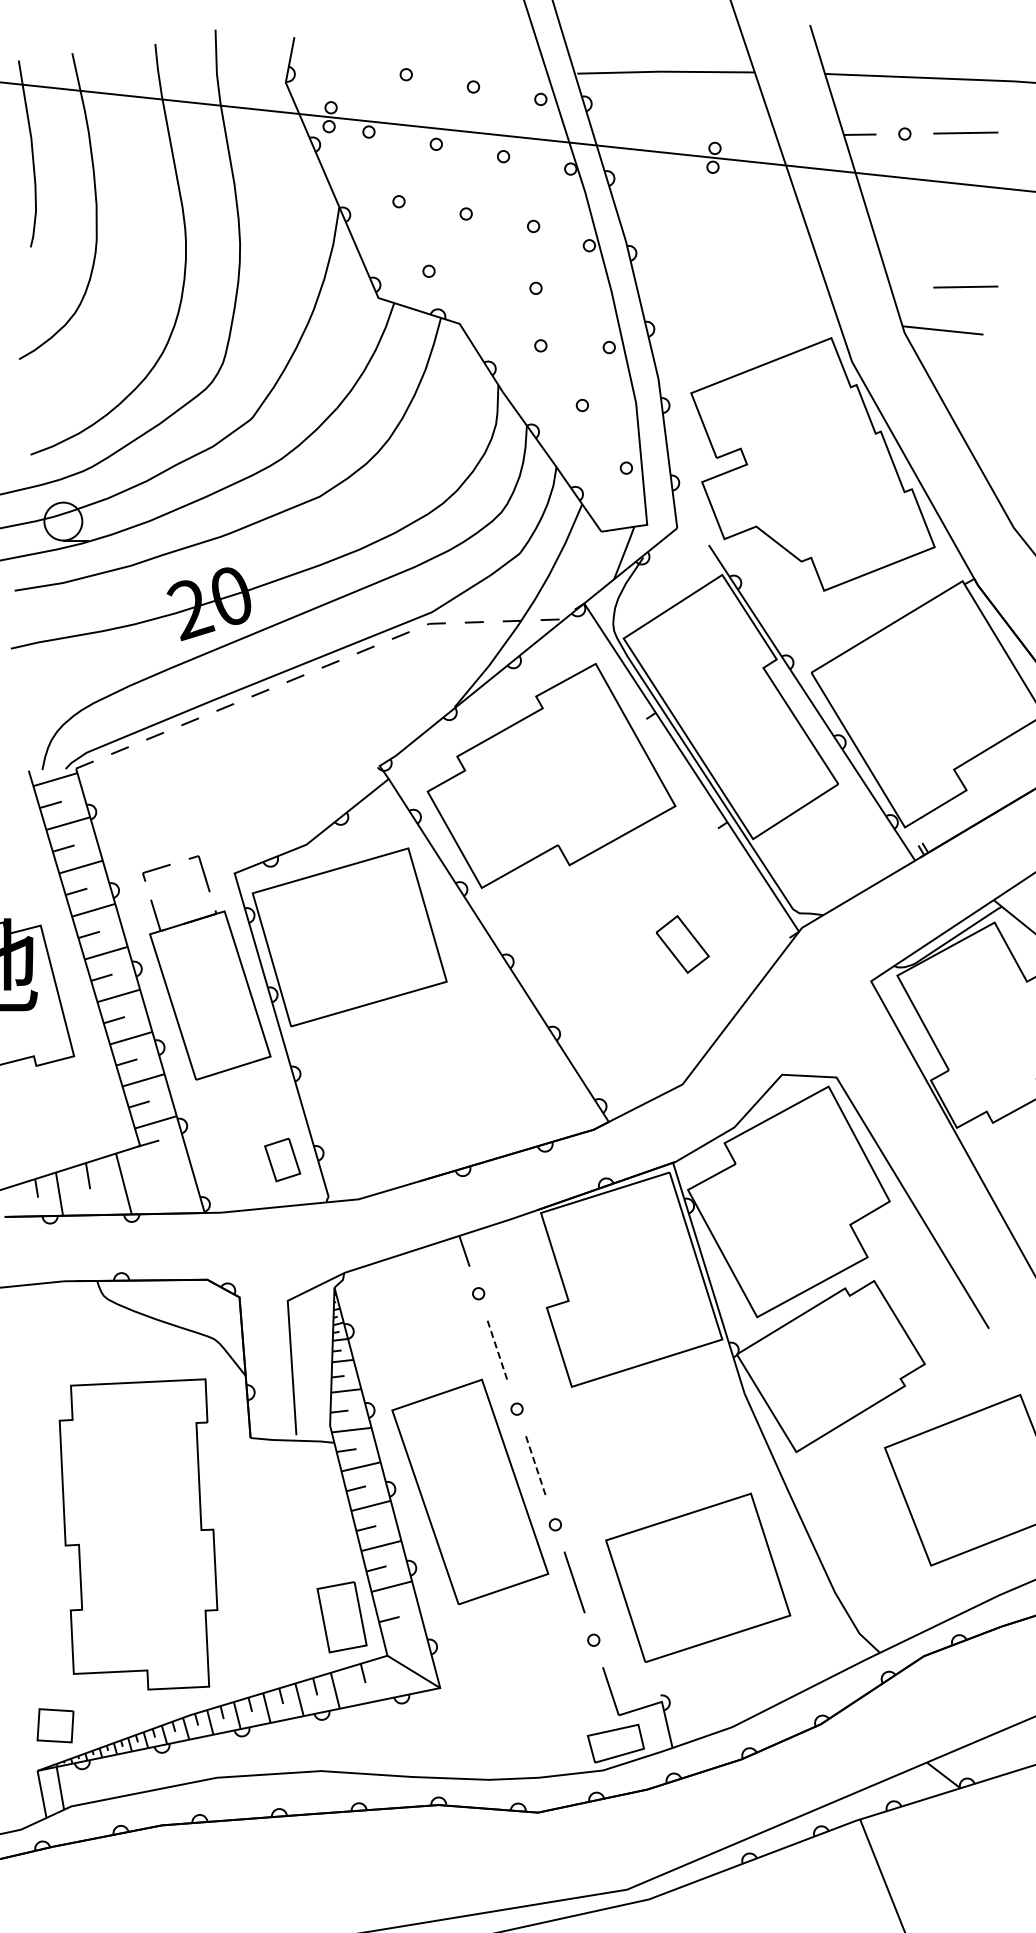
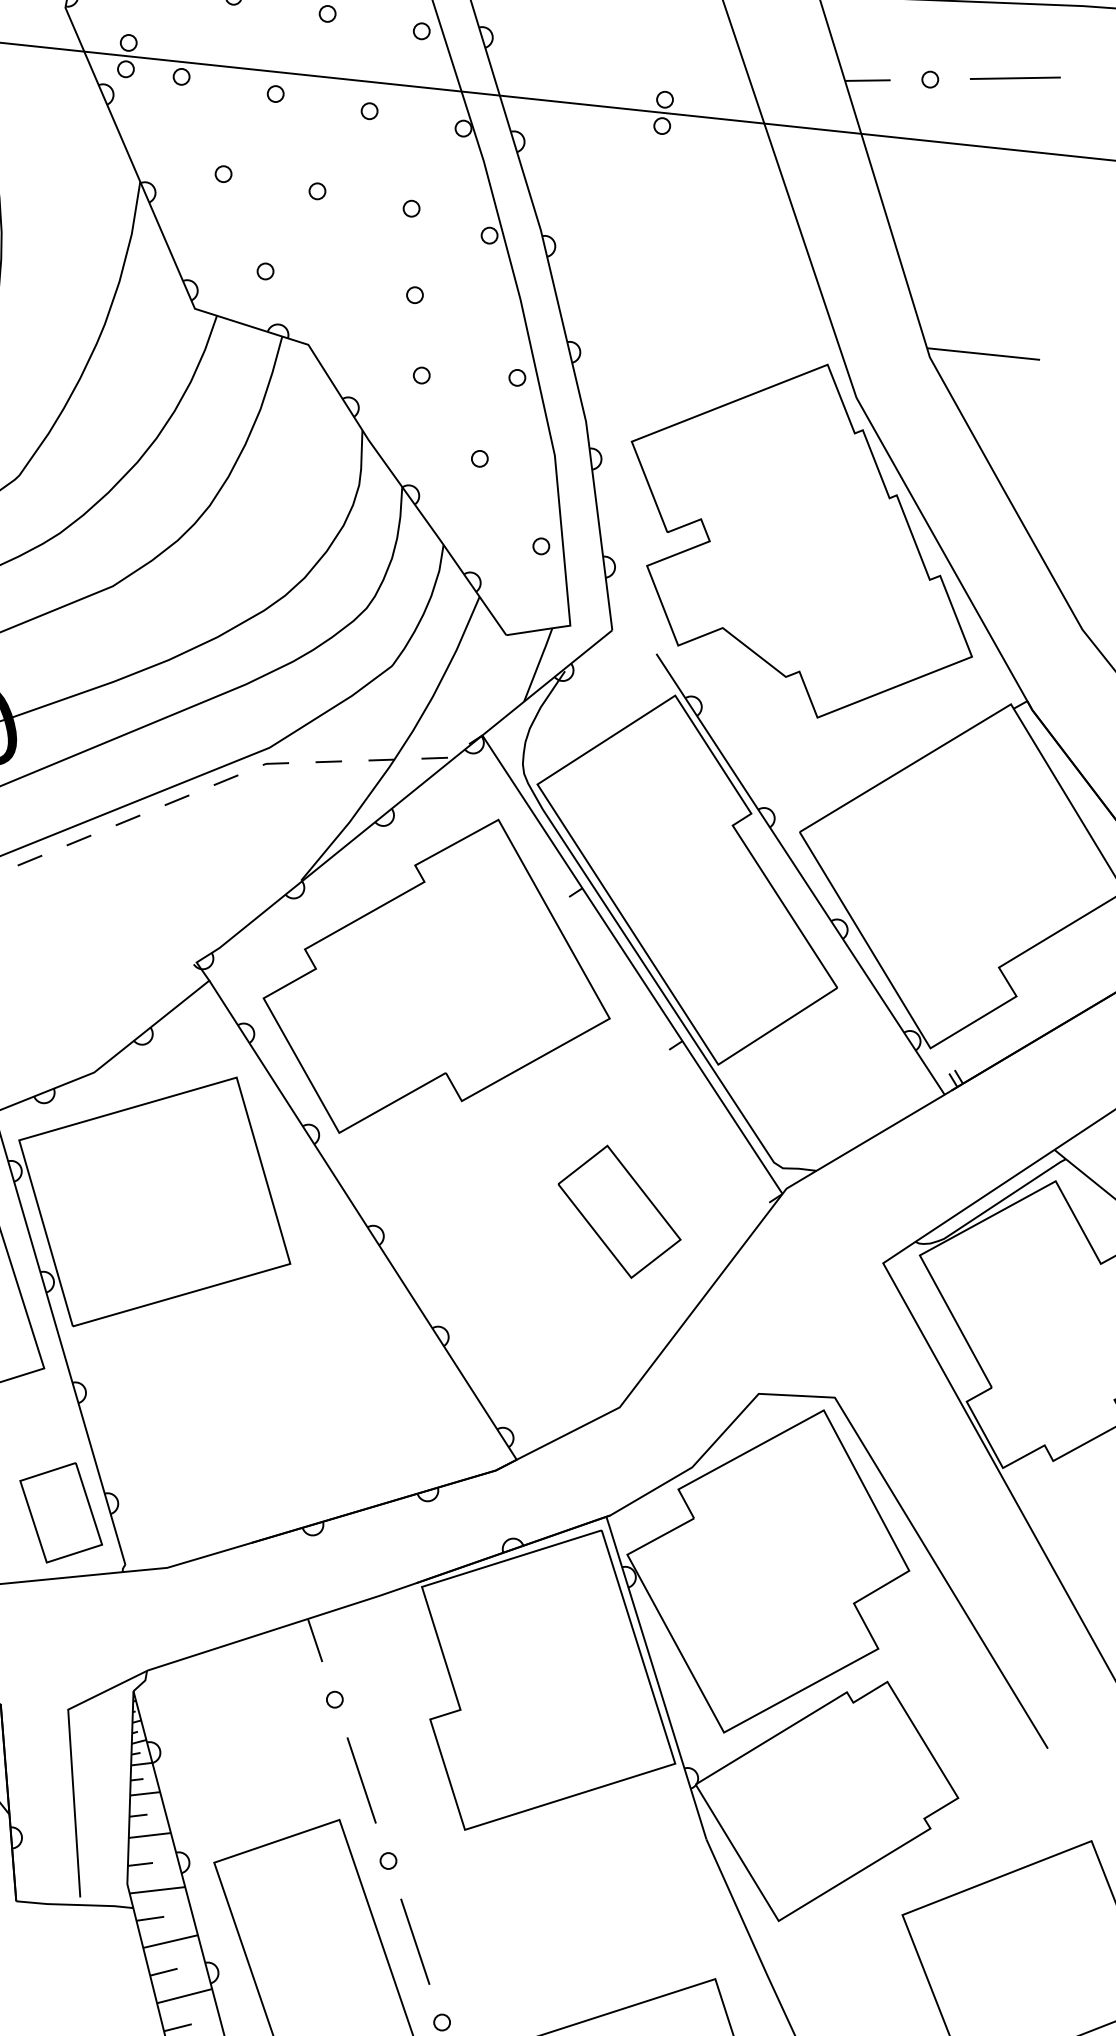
line: (965, 286) -> (1014, 292), removed
part: (682, 944) -> (619, 1211), size x1.67
part: (282, 1159) -> (60, 1512), size x1.67
line: (498, 1352) -> (362, 1781), dashed -> solid
line: (536, 1467) -> (415, 1942), dashed -> solid

